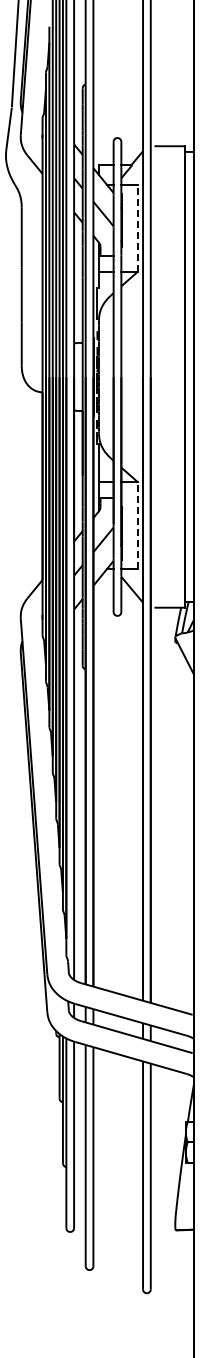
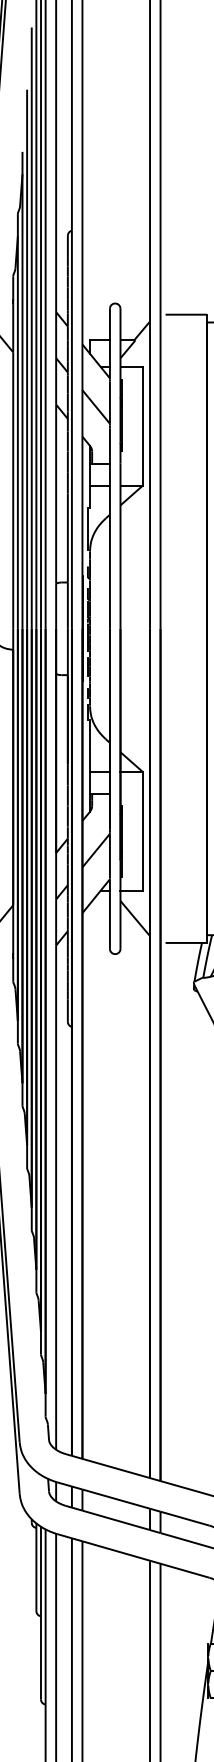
line: (137, 228) -> (142, 426), dashed -> solid
line: (137, 525) -> (142, 831), dashed -> solid

